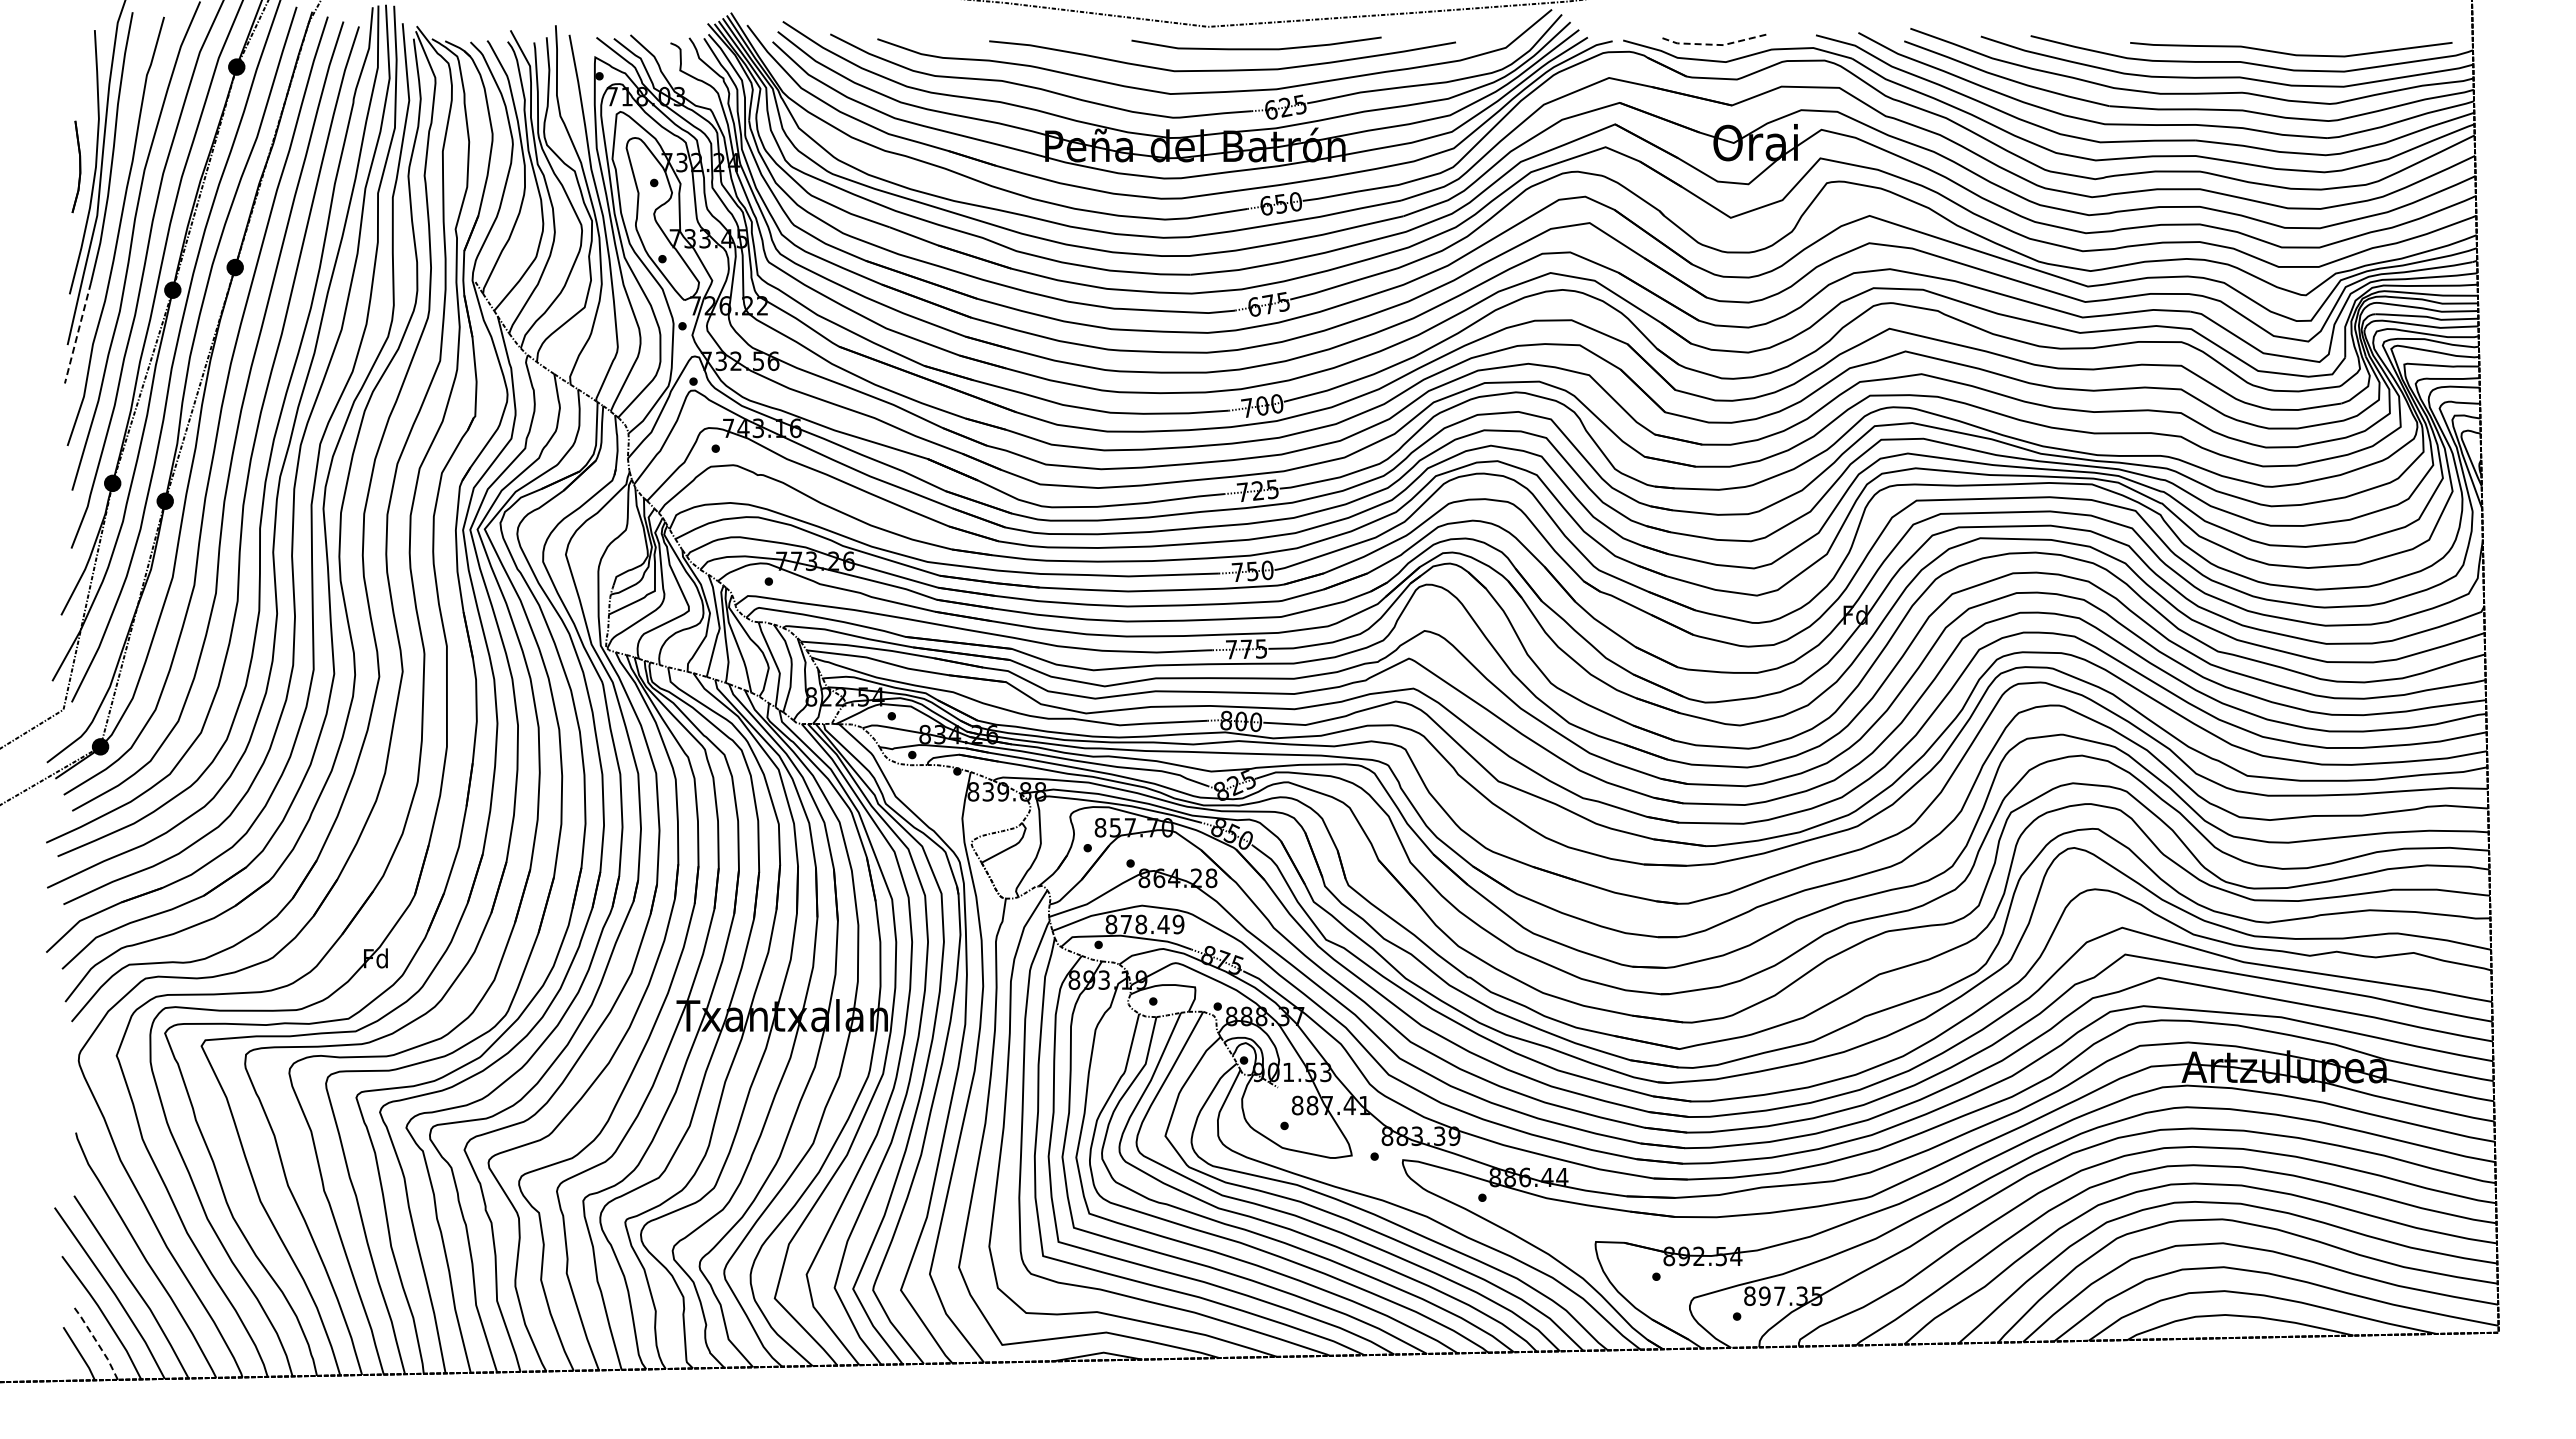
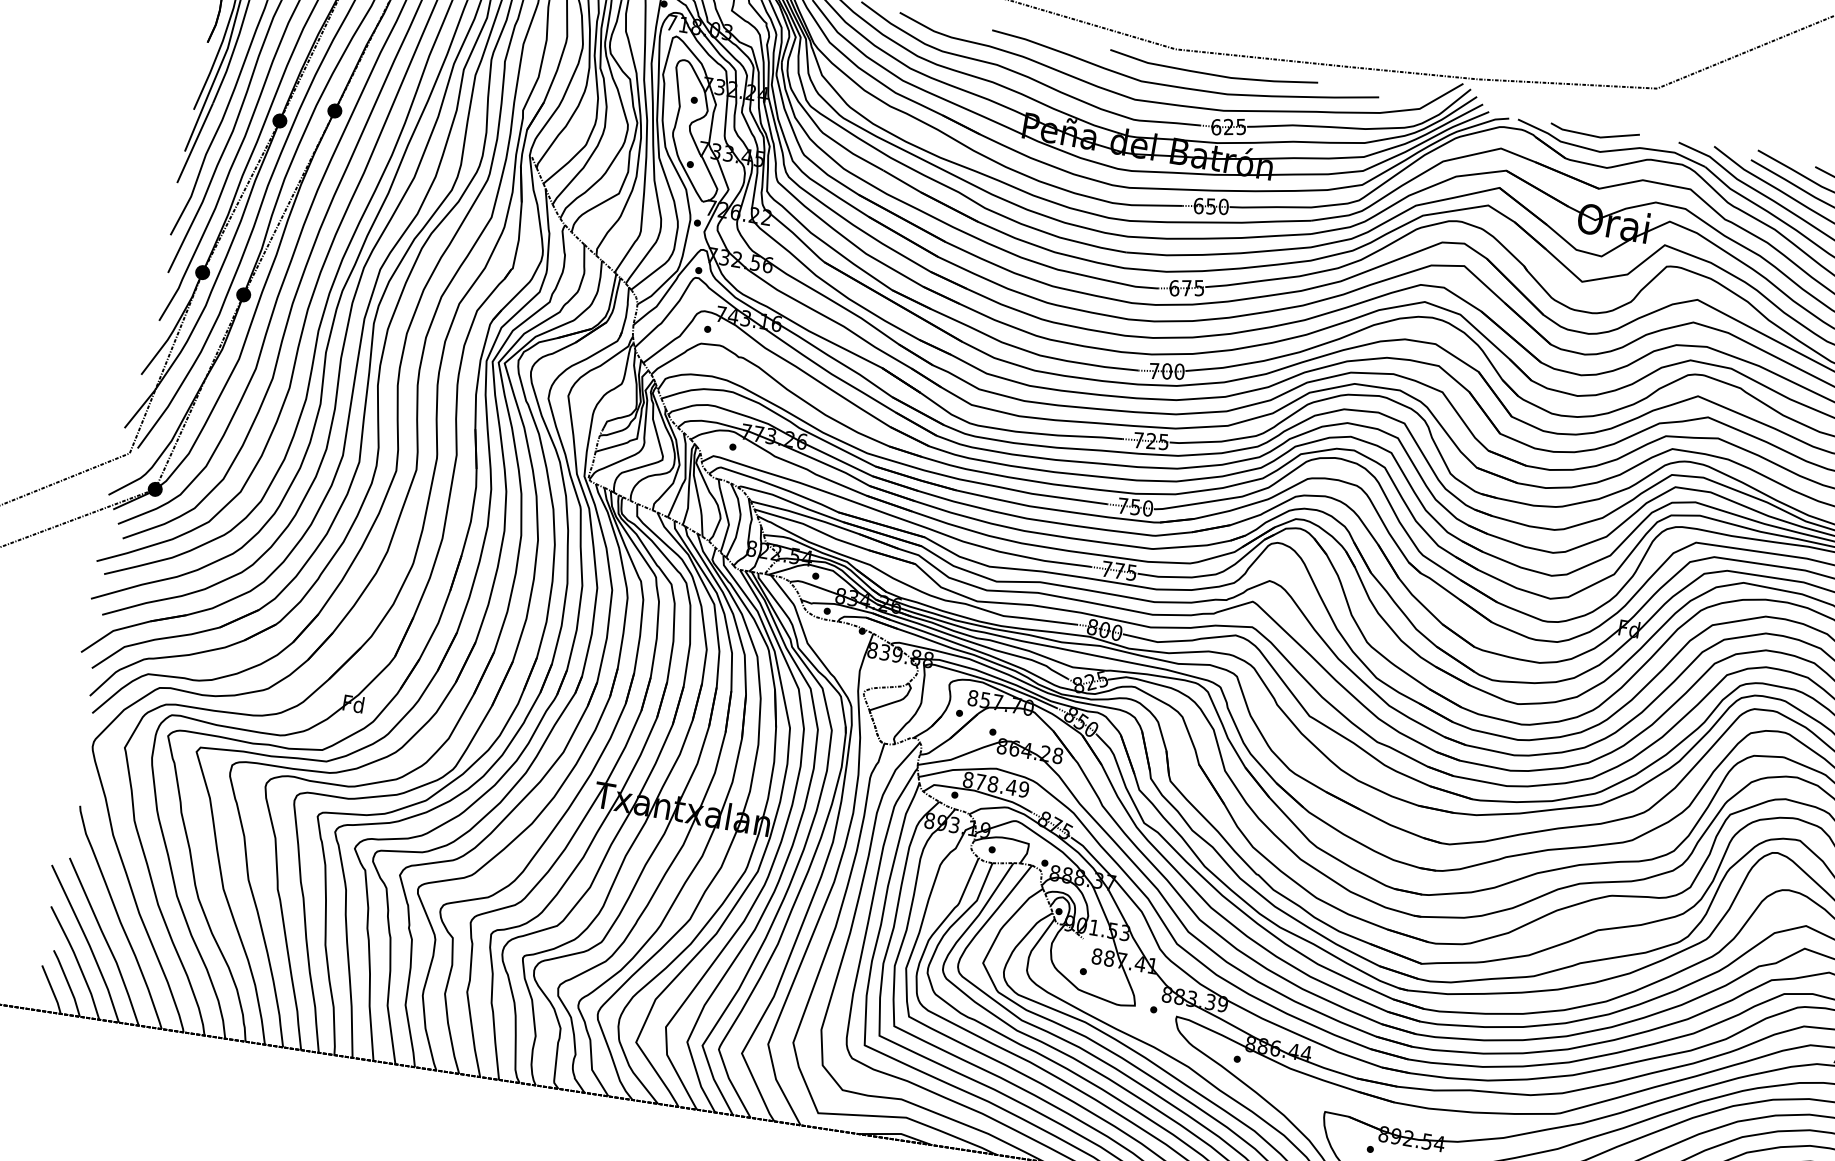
line: (1715, 44) -> (1594, 135), dashed -> solid
line: (77, 333) -> (194, 143), dashed -> solid
line: (96, 1342) -> (67, 982), dashed -> solid

